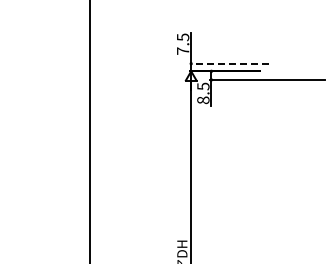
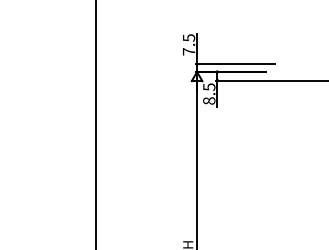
line: (229, 63) -> (235, 64), dashed -> solid

